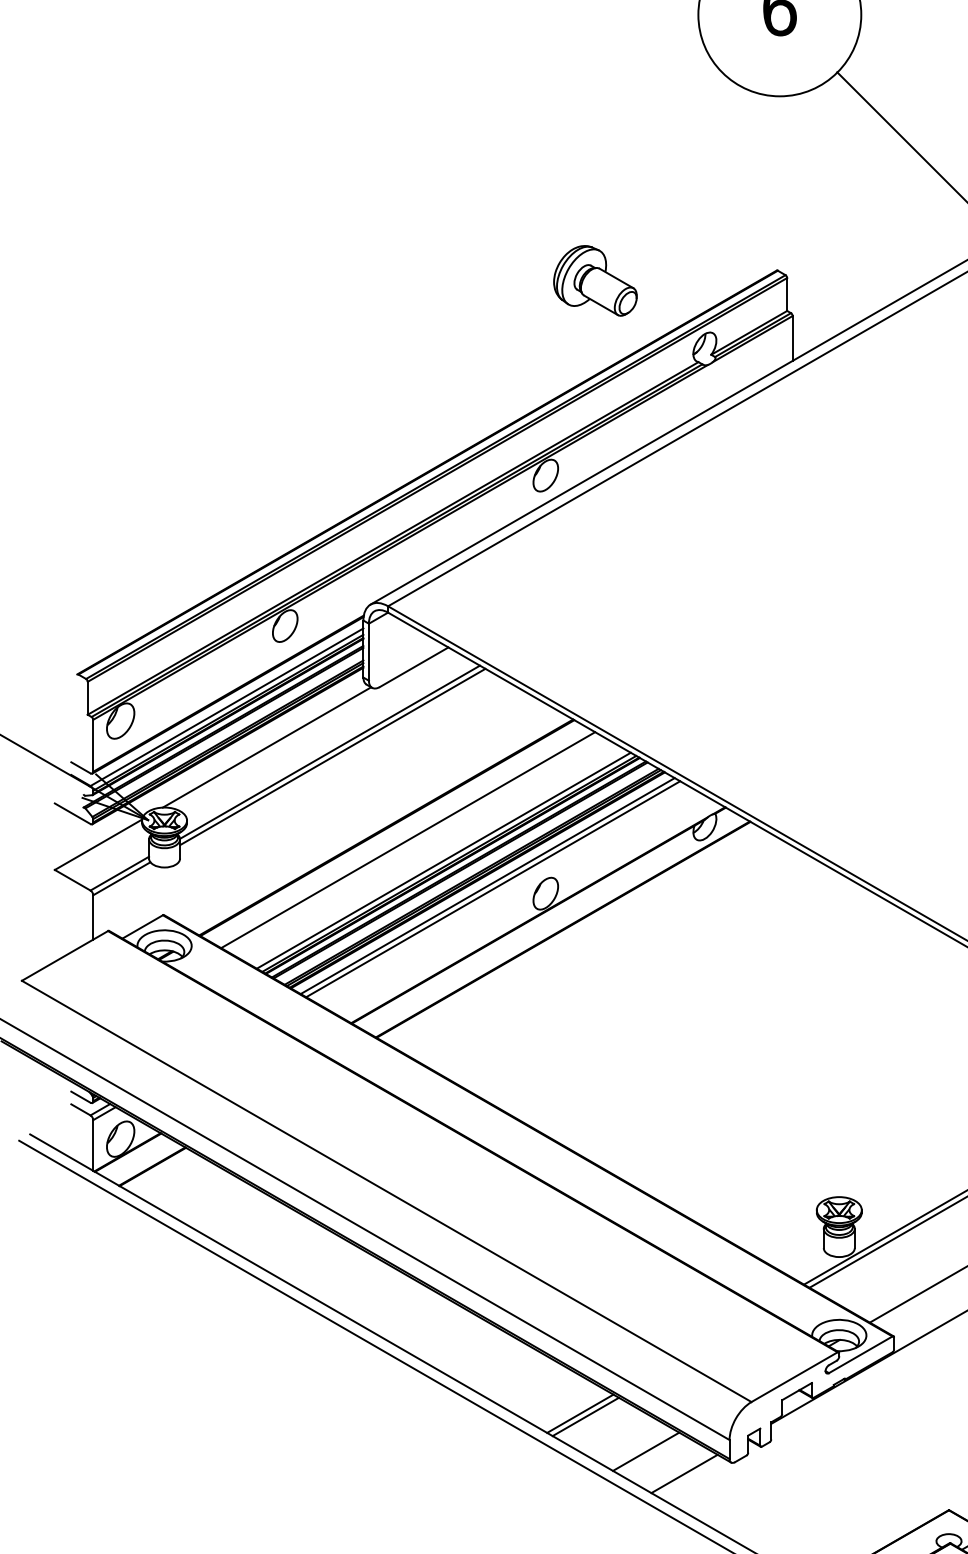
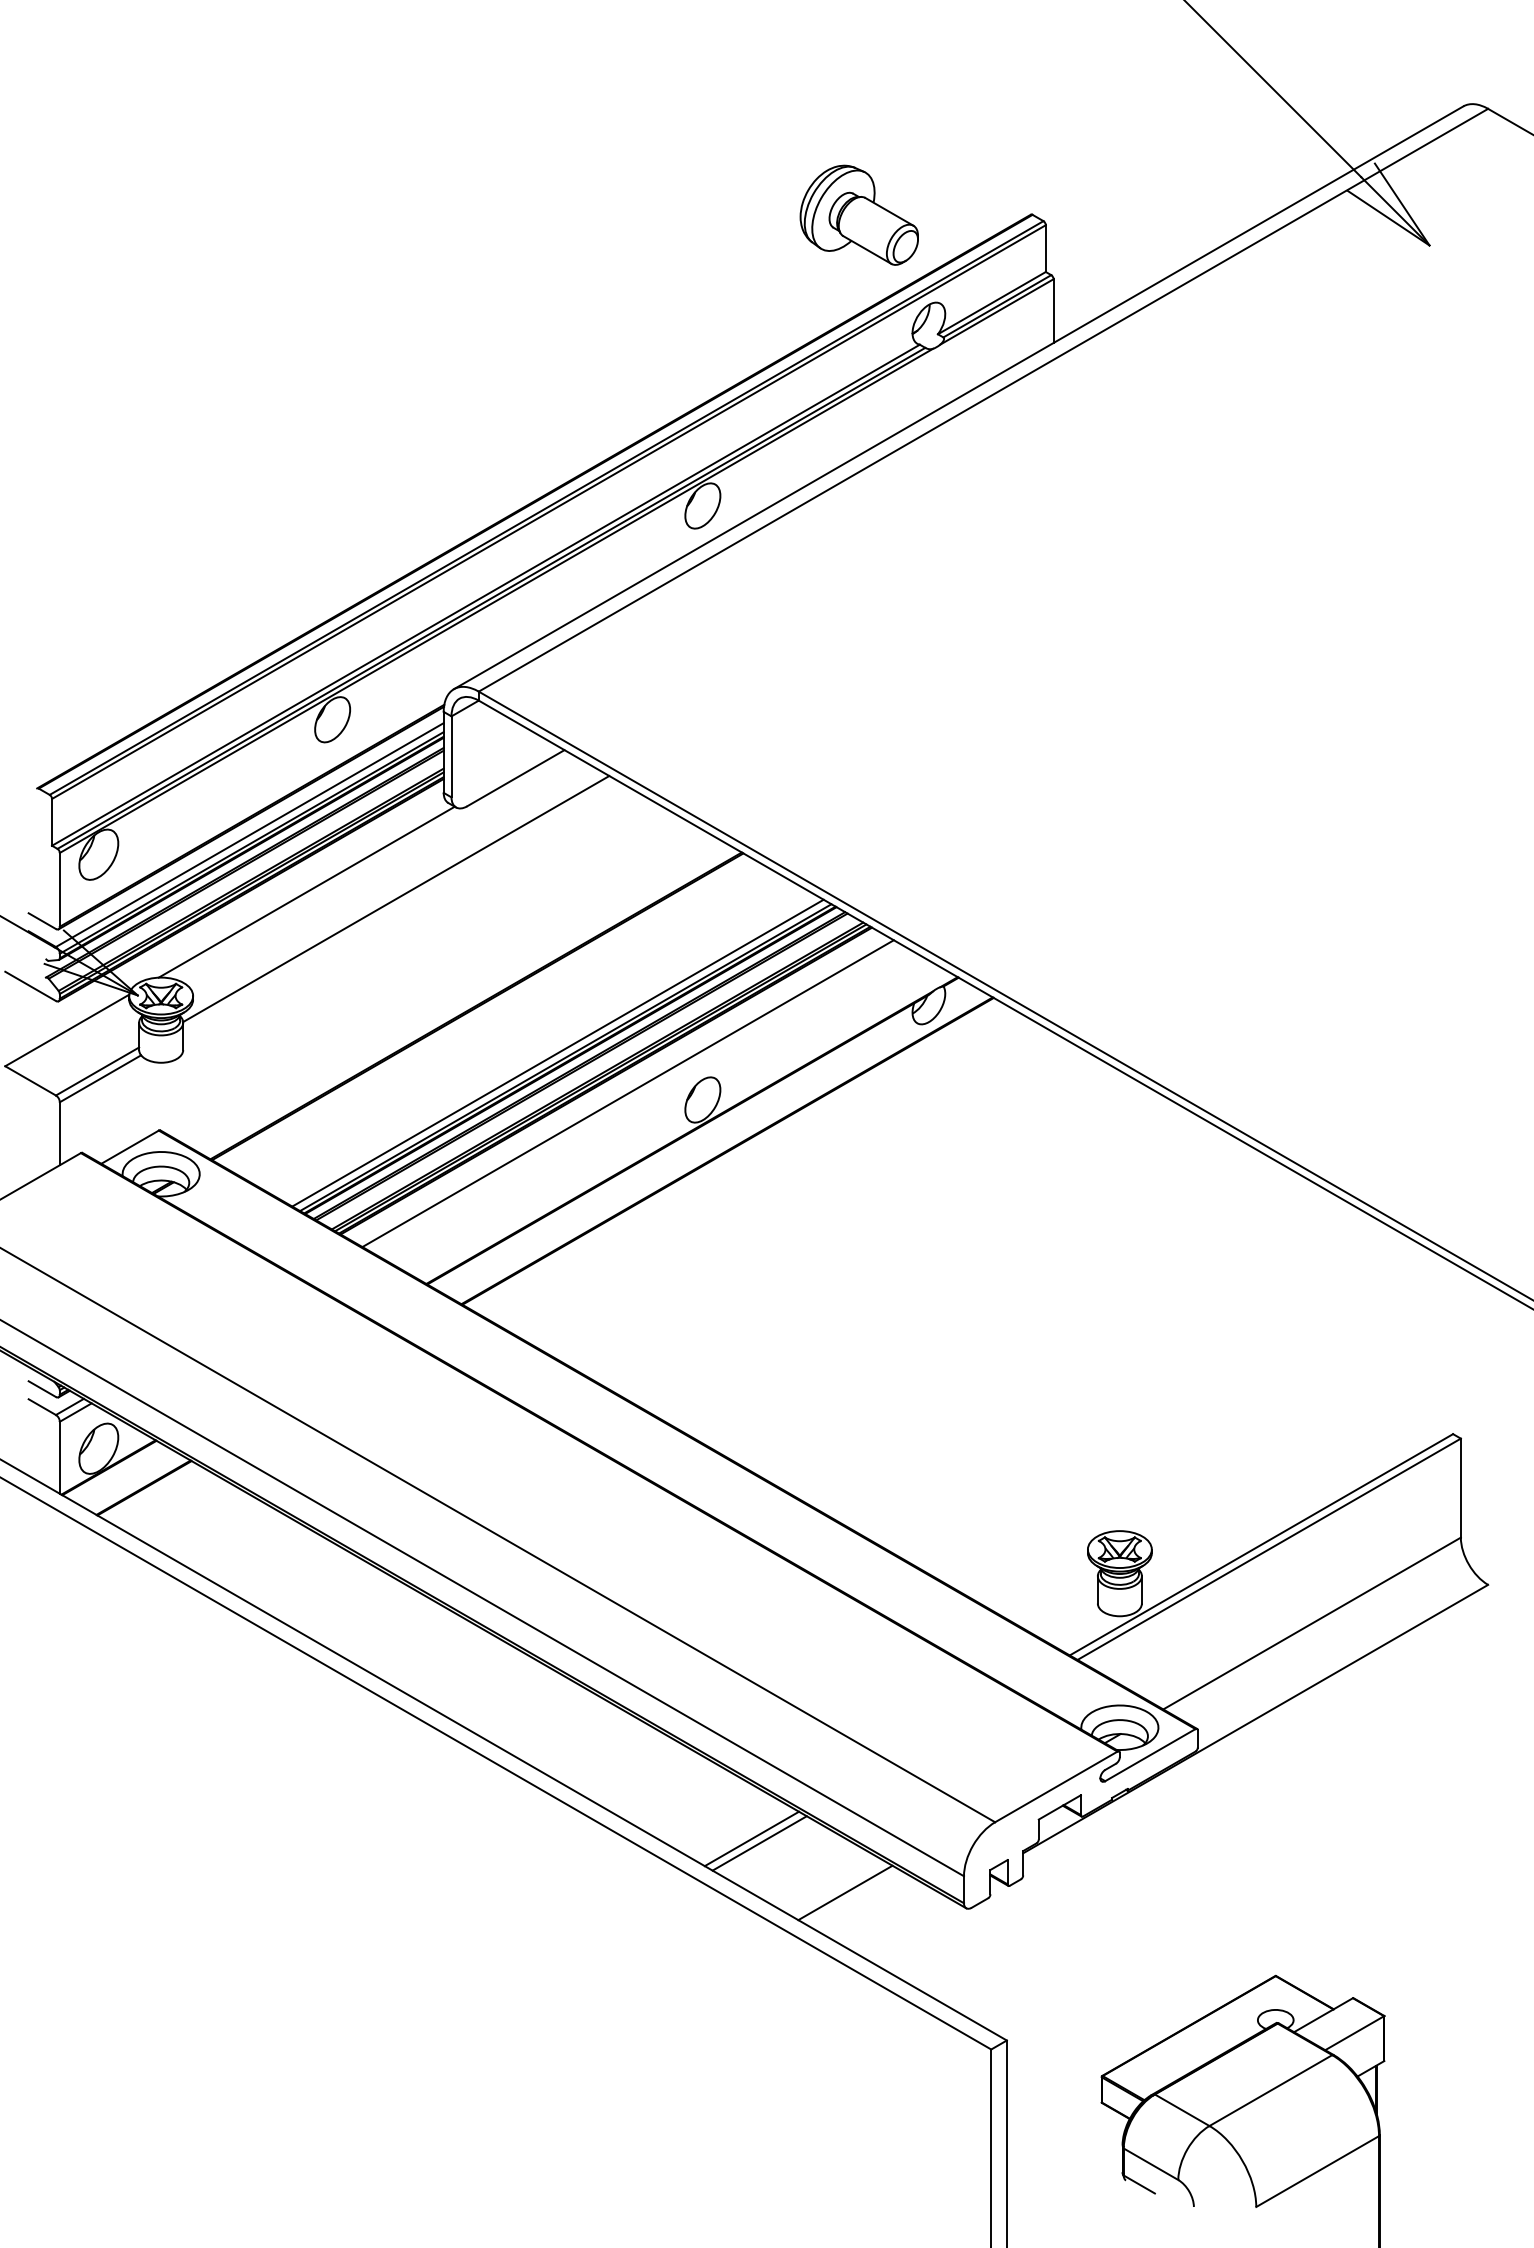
part: (594, 280) -> (858, 214), moved
line: (333, 756) -> (400, 905), removed
line: (408, 839) -> (507, 1023), removed
line: (487, 885) -> (620, 1088), removed
line: (684, 1473) -> (899, 1924), removed

